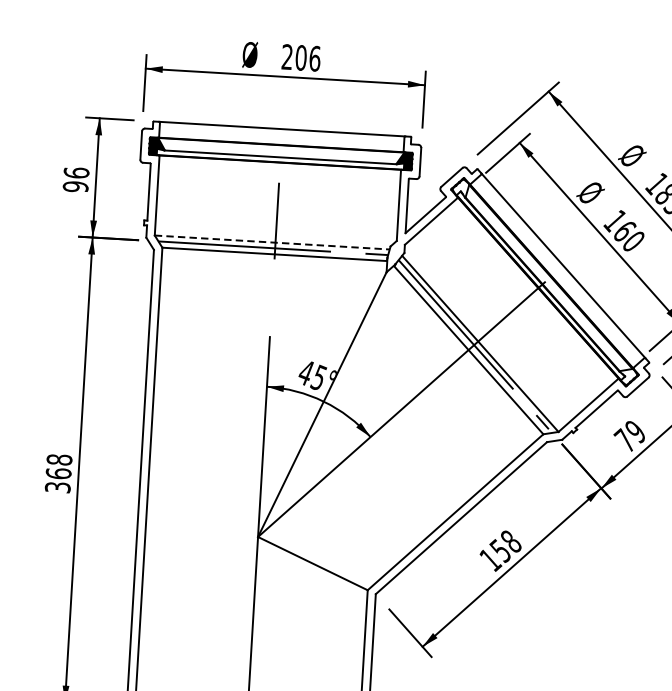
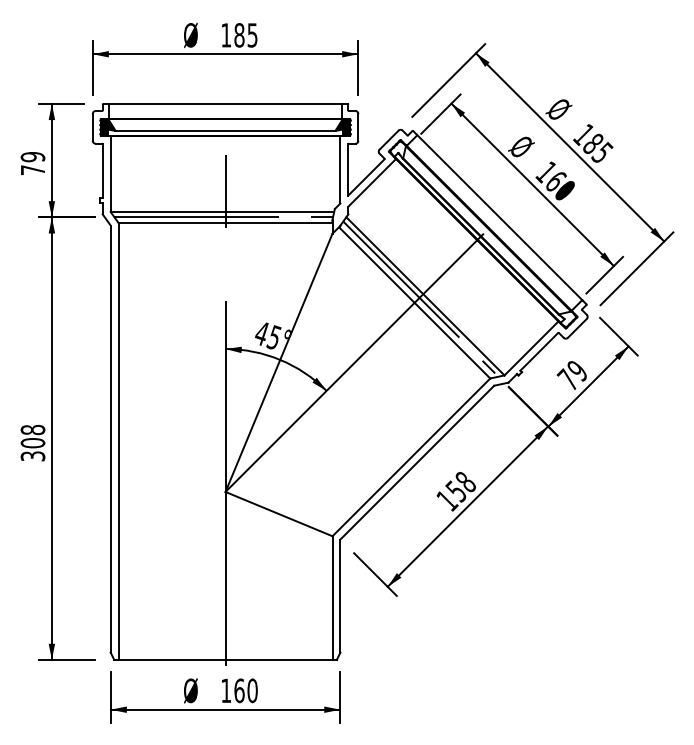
text: (301, 58) -> (239, 35), 206 -> 185
text: (75, 179) -> (32, 163), 96 -> 79
line: (272, 242) -> (222, 211), dashed -> solid
text: (58, 474) -> (32, 443), 368 -> 308

